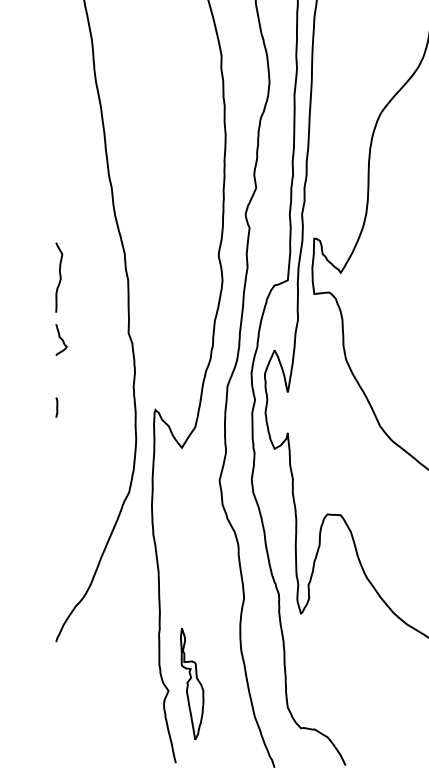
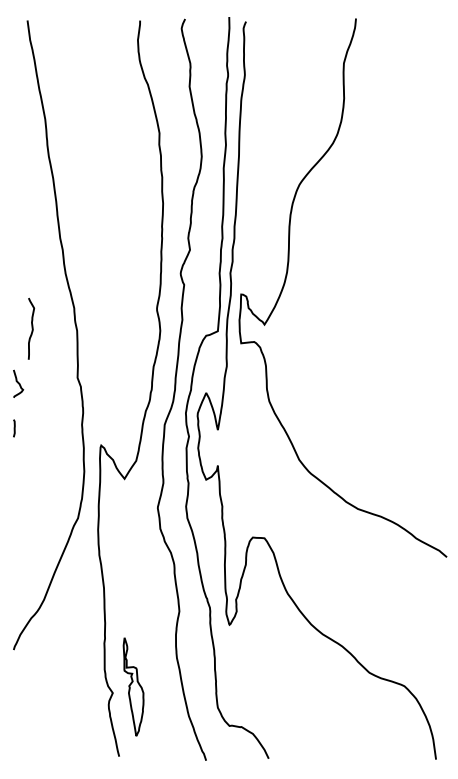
curve: (59, 277) -> (31, 328), moved
line: (57, 407) -> (14, 428), moved

